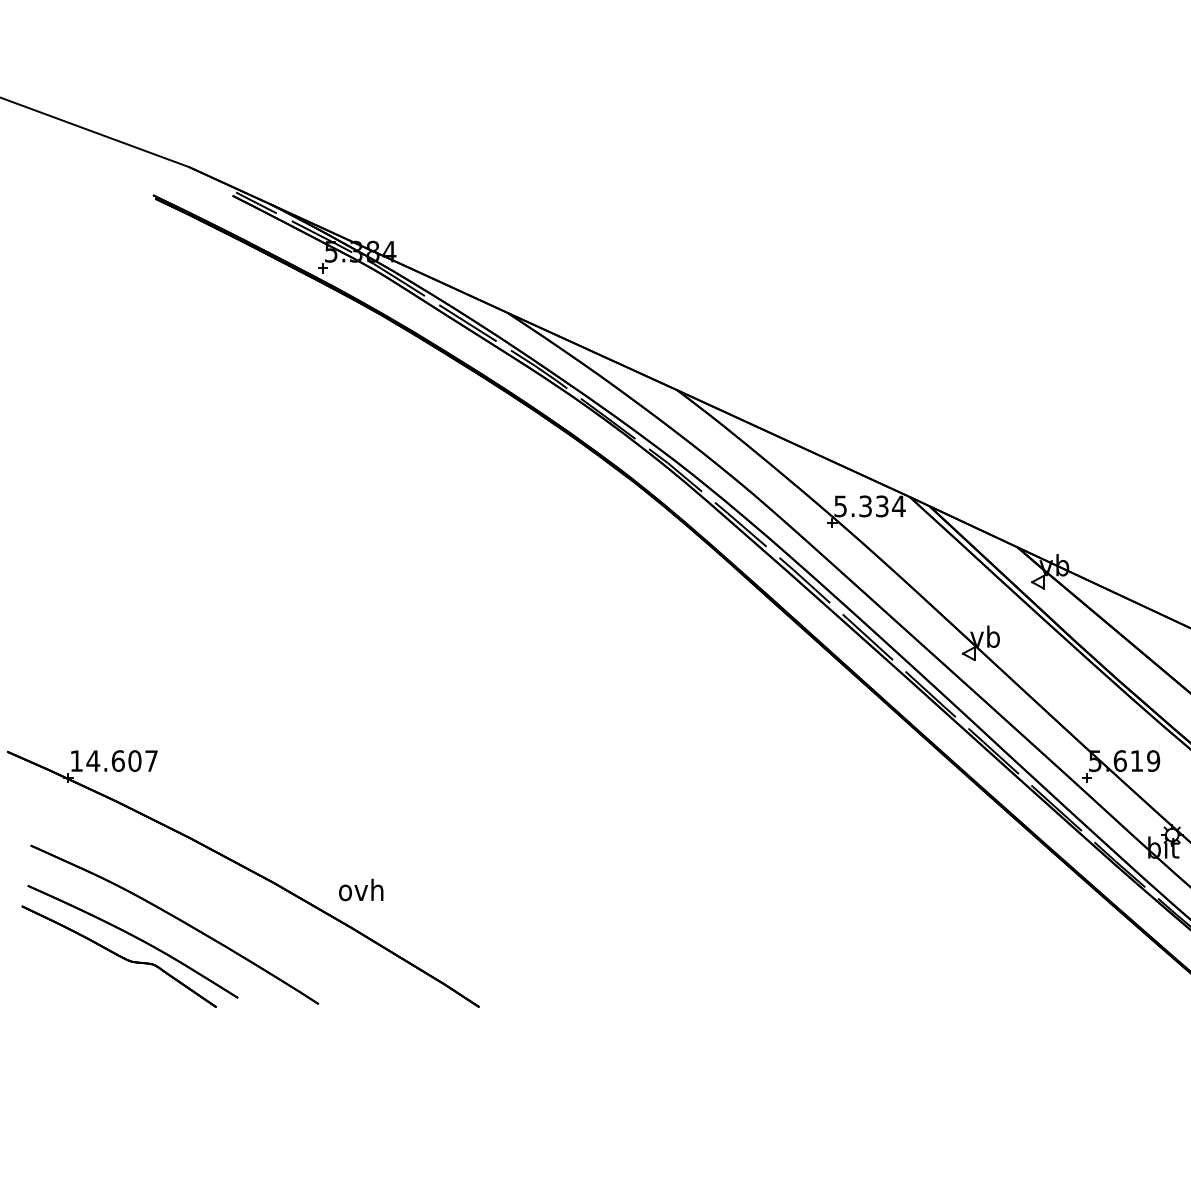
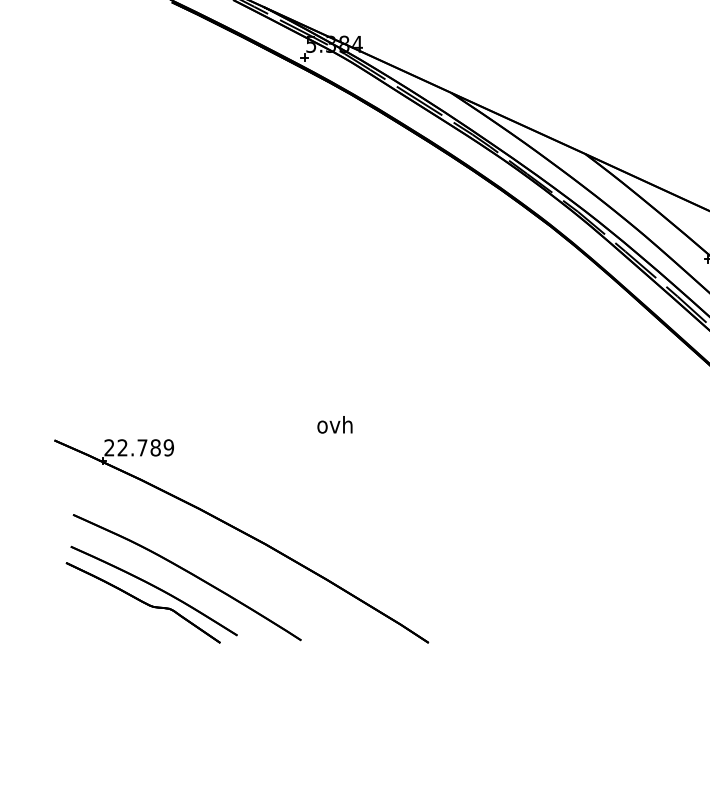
text: (114, 760) -> (139, 447), 14.607 -> 22.789
text: (361, 889) -> (335, 424), moved

